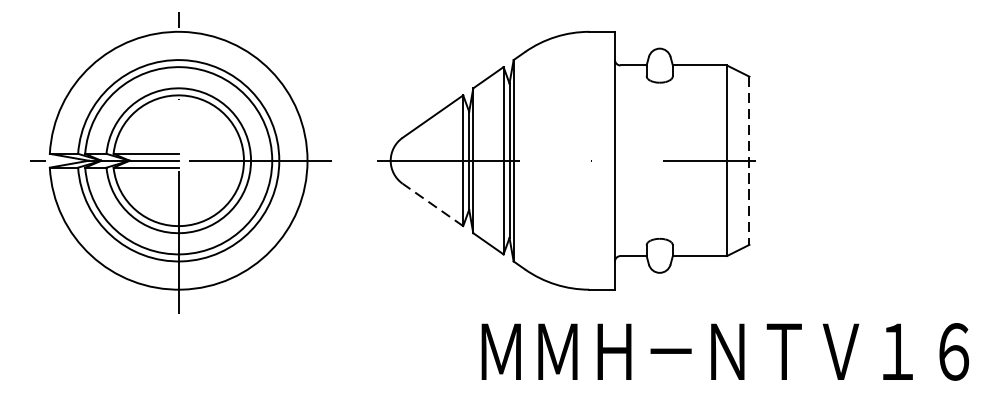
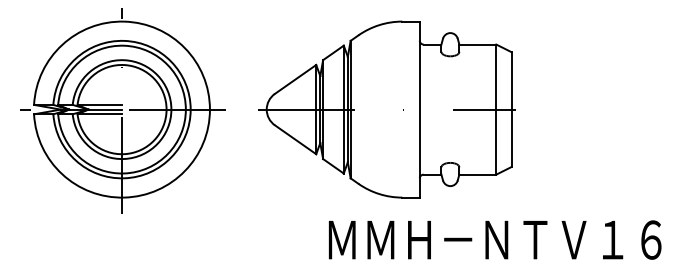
line: (749, 162) -> (511, 110), dashed -> solid
line: (432, 204) -> (295, 139), dashed -> solid

